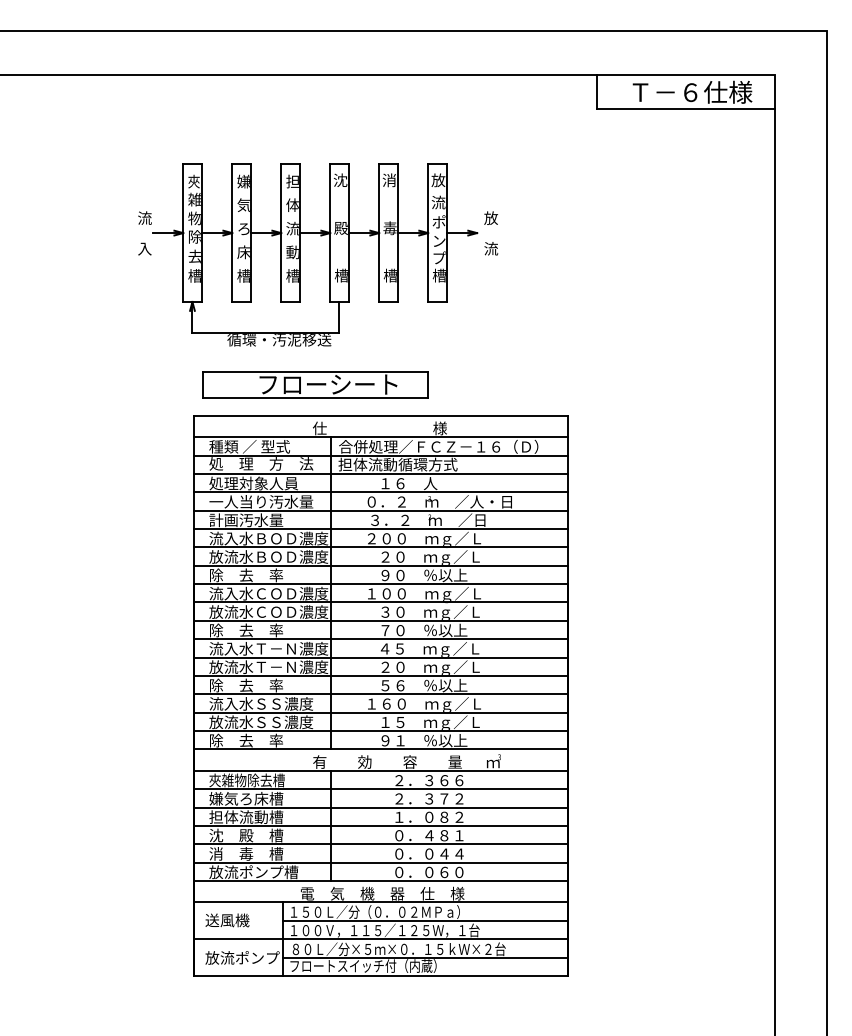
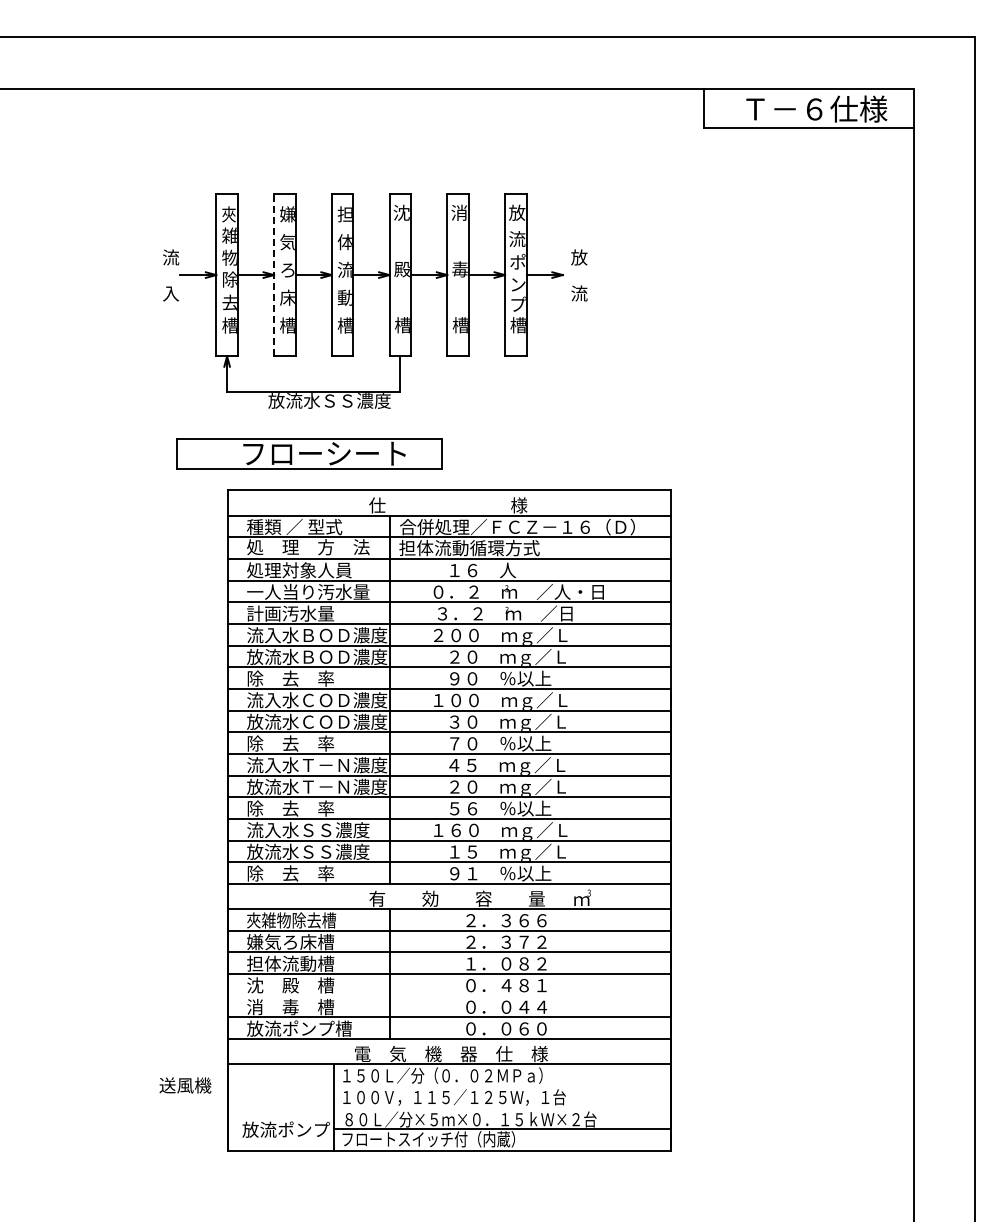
line: (232, 232) -> (274, 274), solid -> dashed
text: (279, 339) -> (329, 400), 循環・汚泥移送 -> 放流水ＳＳ濃度
part: (315, 384) -> (309, 453), moved
line: (381, 844) -> (449, 995), removed
text: (227, 920) -> (185, 1085), moved
line: (425, 920) -> (501, 1085), removed
line: (381, 939) -> (449, 1107), removed

